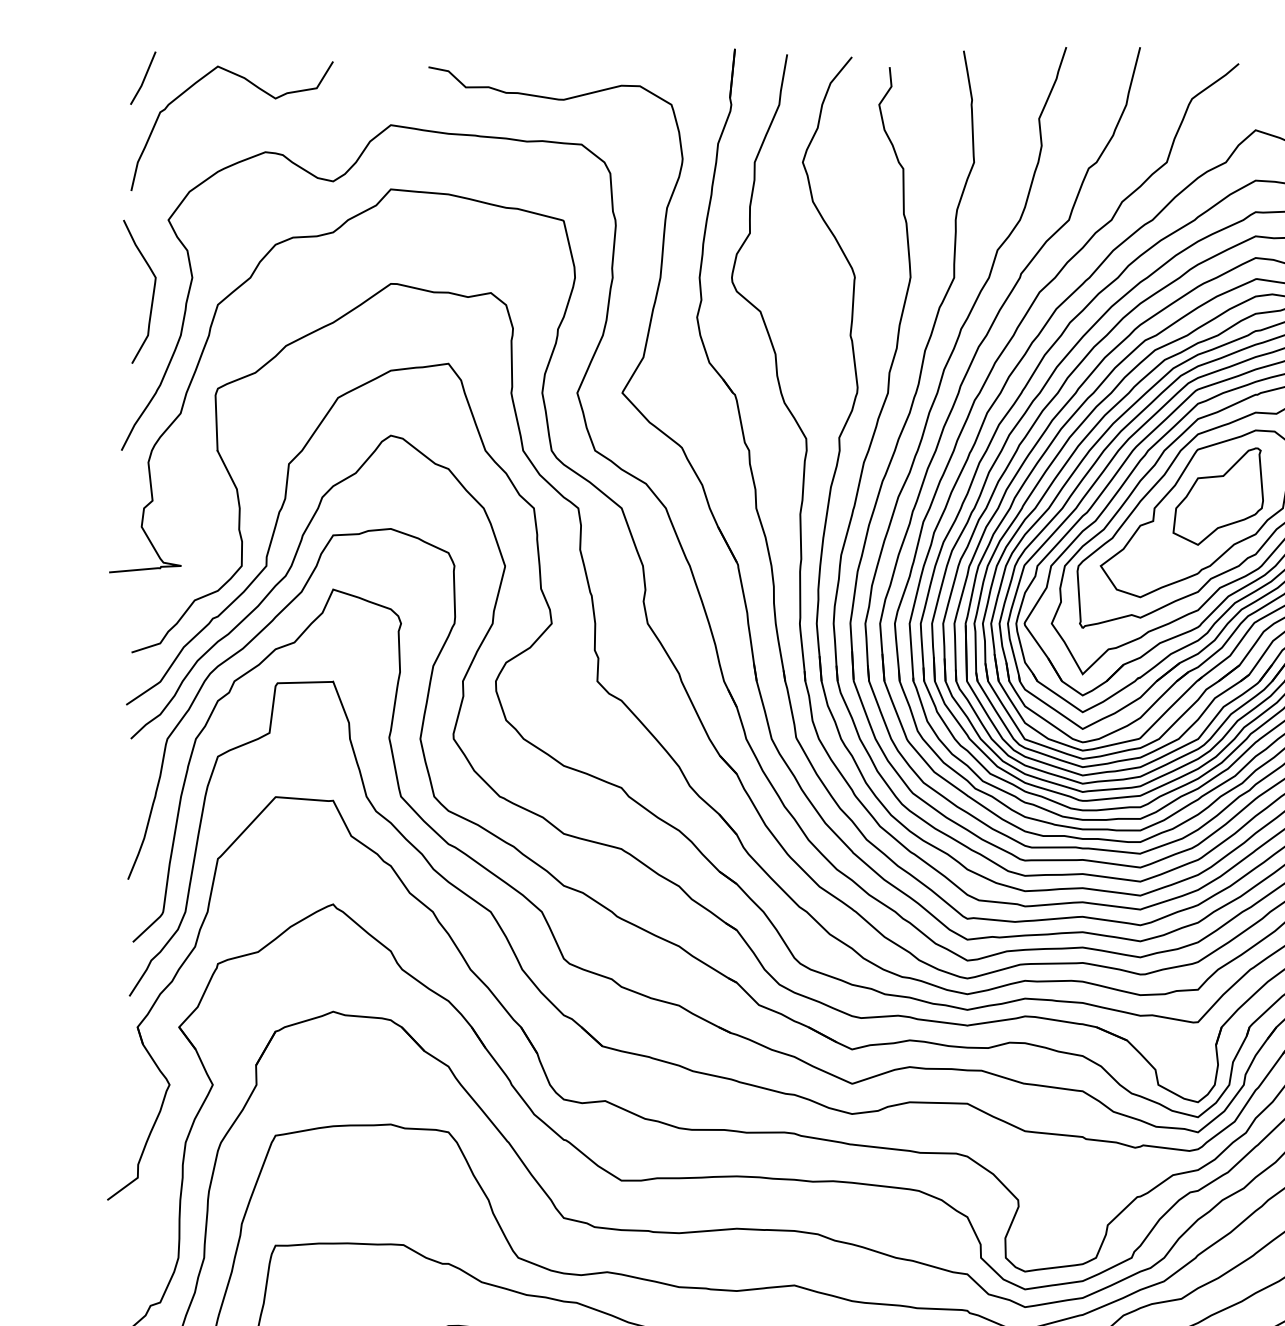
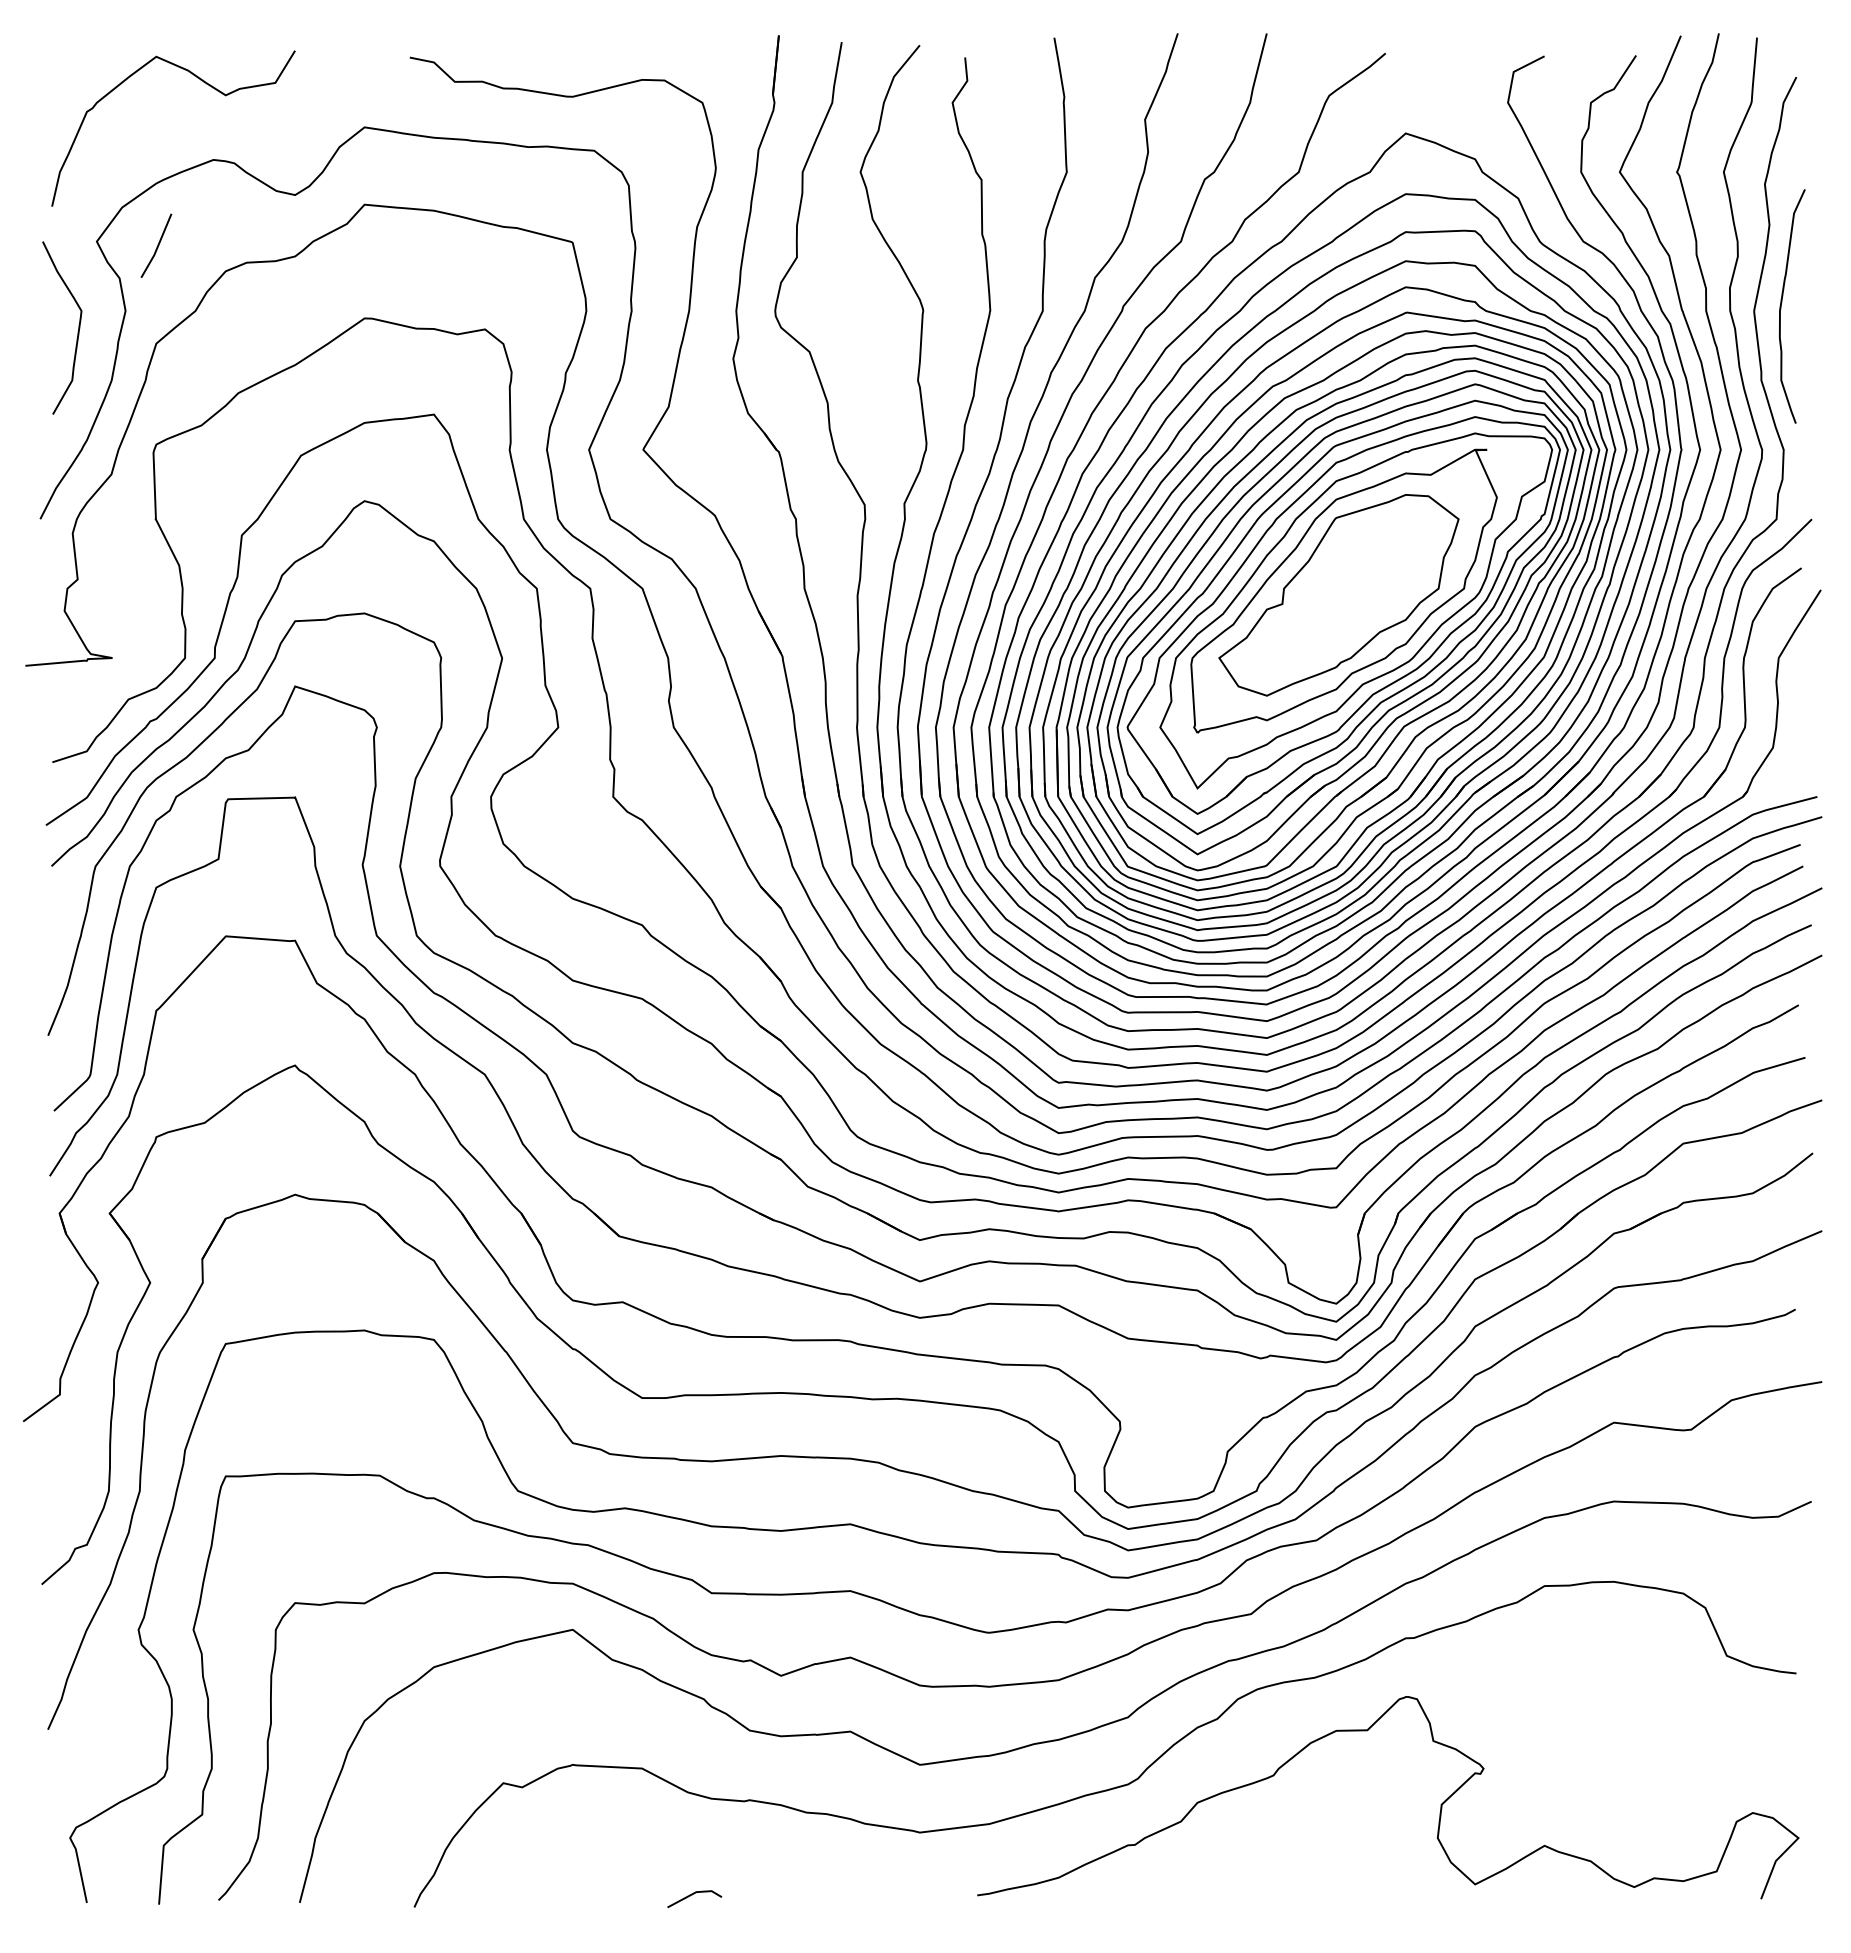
line: (144, 77) -> (157, 245), moved
part: (1218, 496) -> (1360, 574), removed

